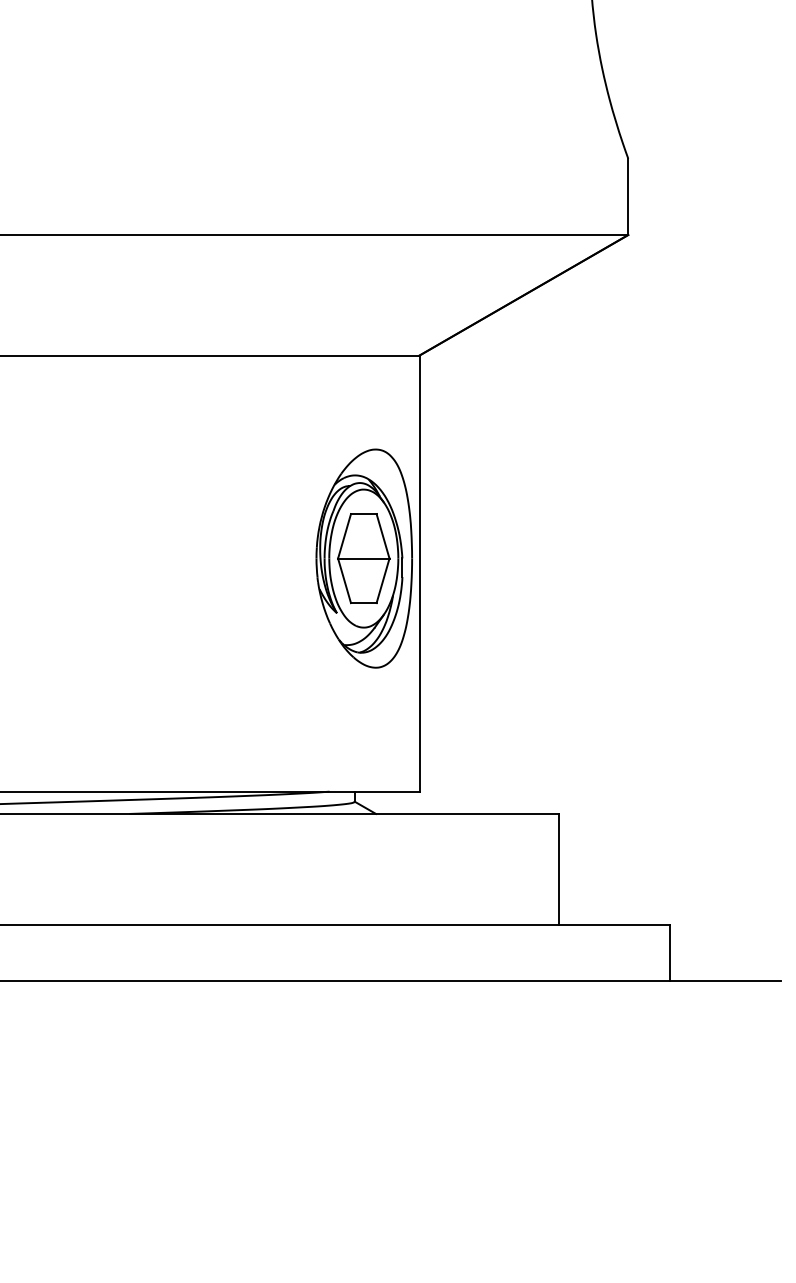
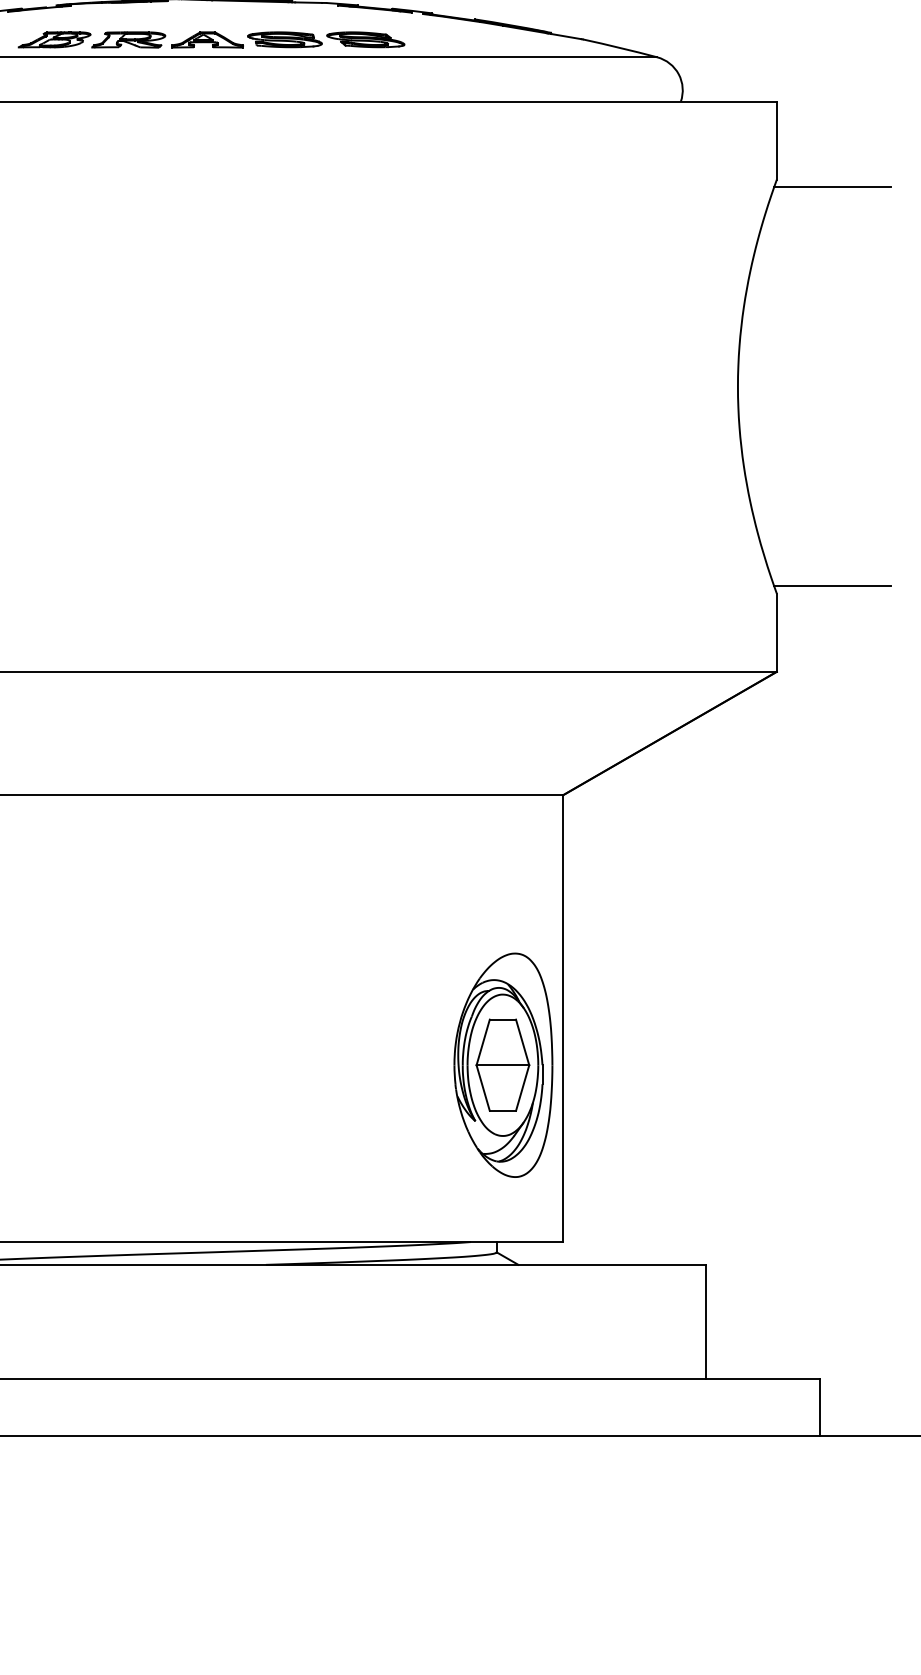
line: (682, 151) -> (832, 586), added
part: (364, 557) -> (503, 1064), moved

